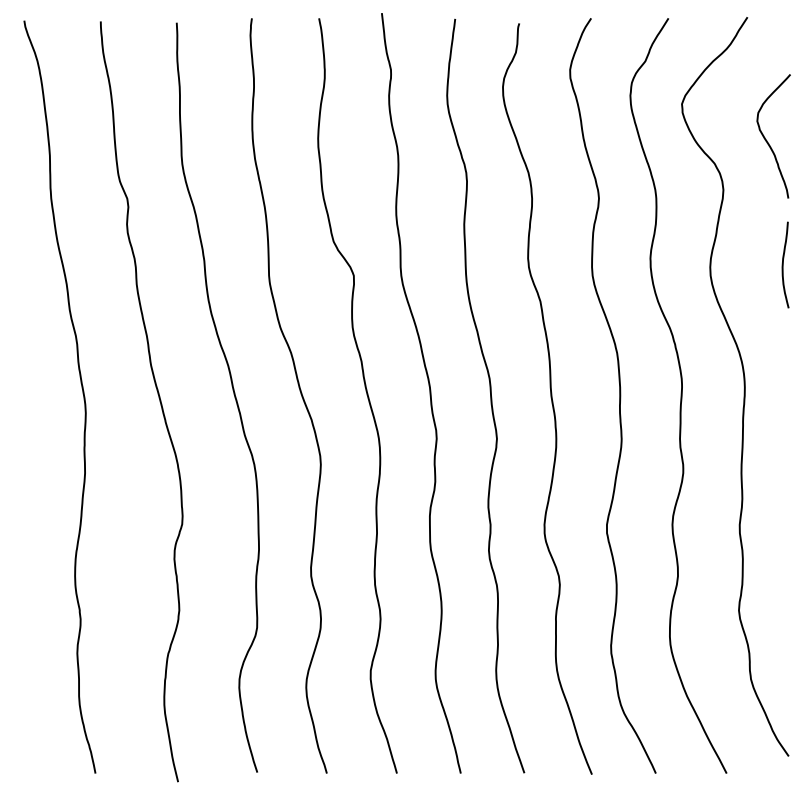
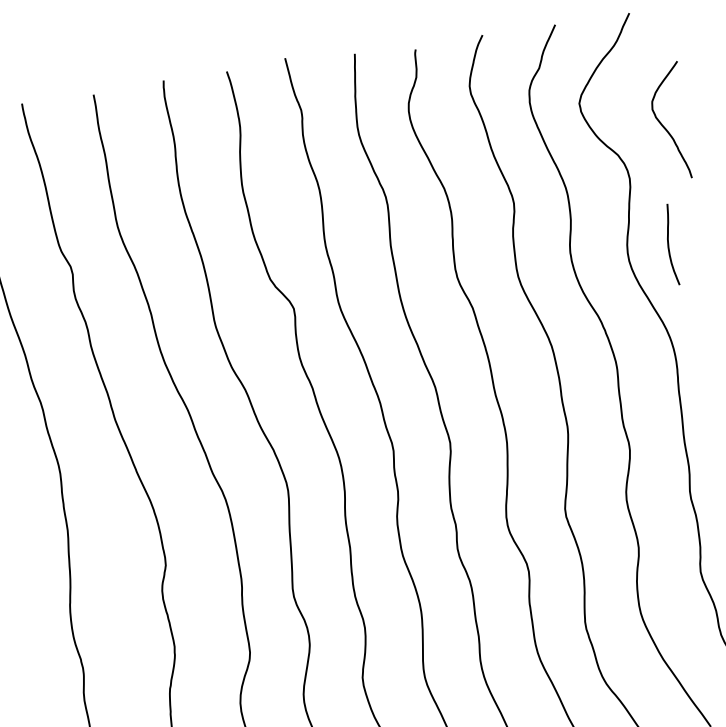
curve: (783, 264) -> (668, 244), moved

